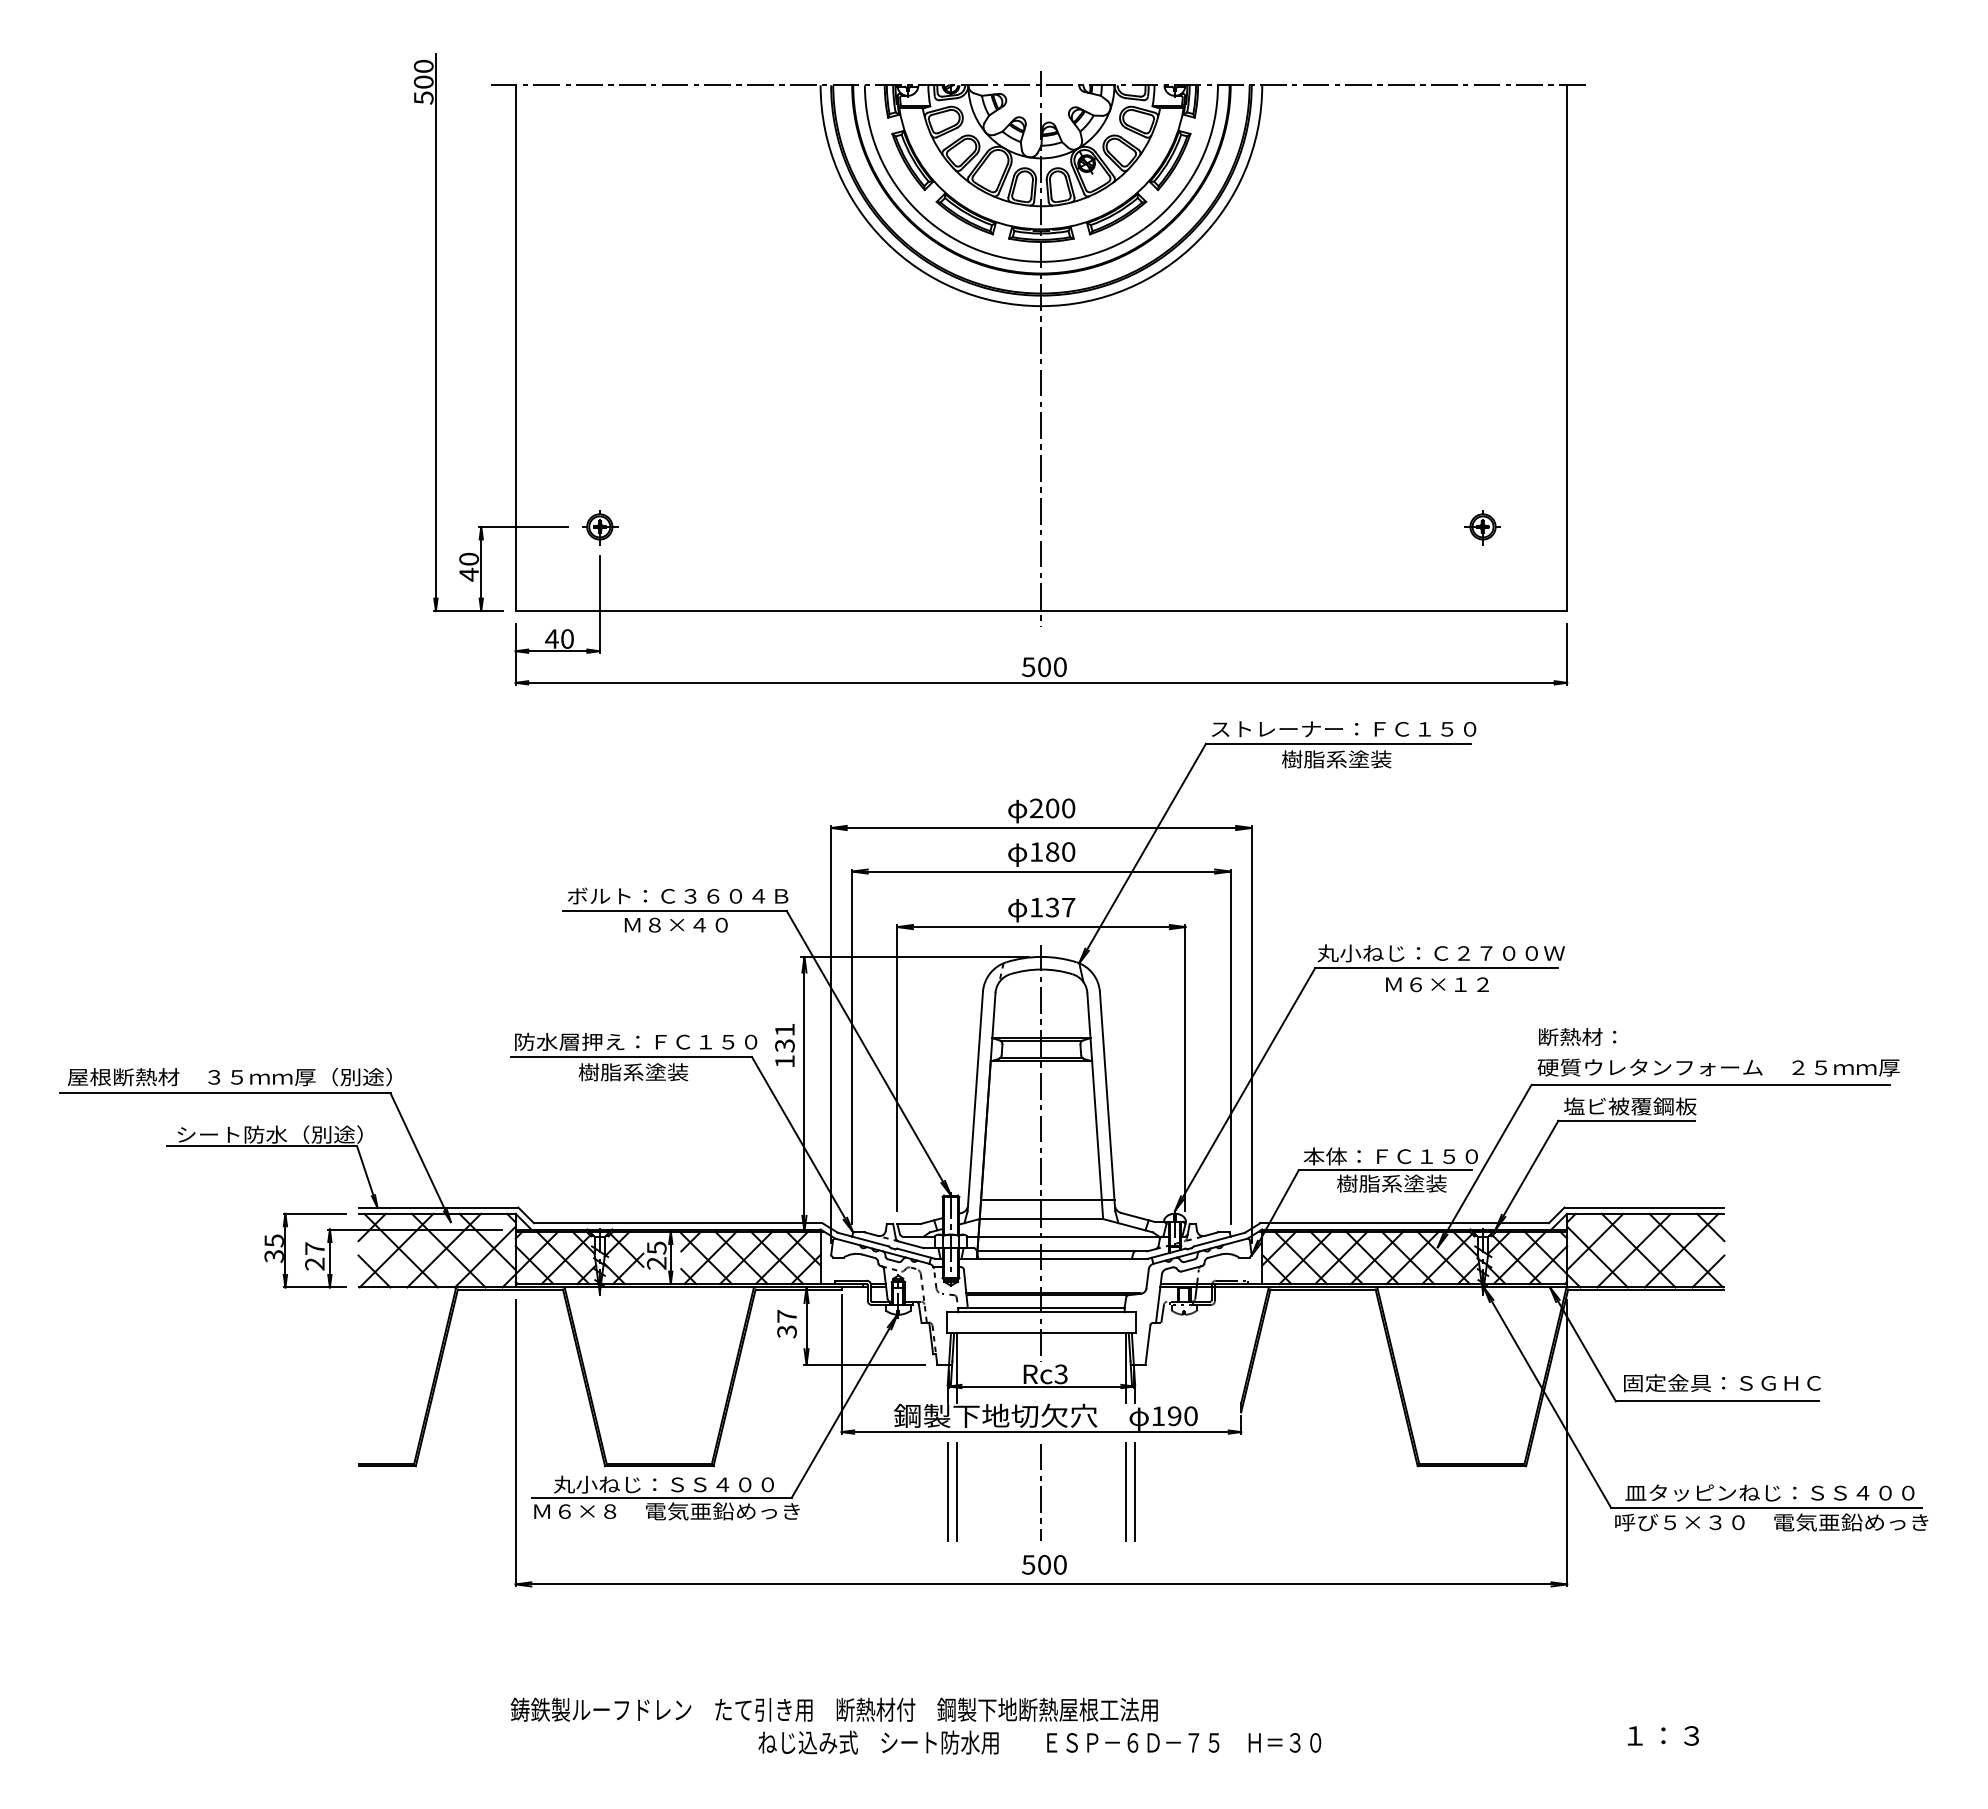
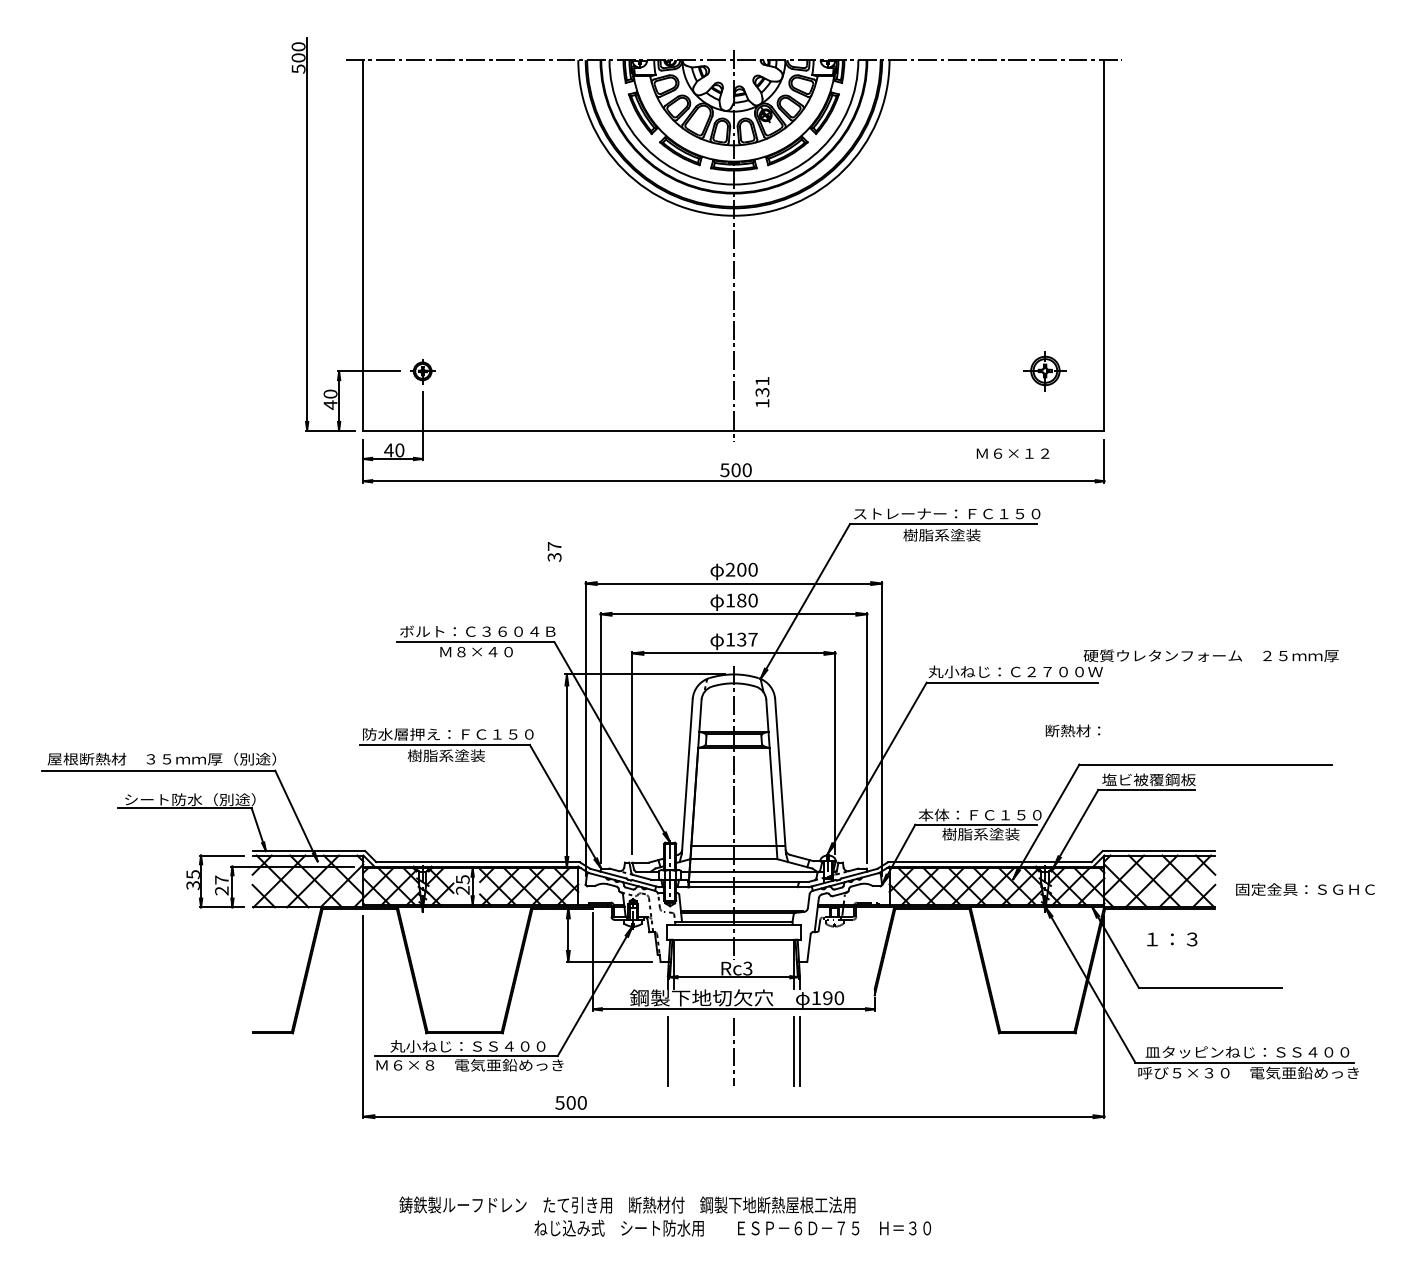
part: (1482, 527) -> (1044, 371), size x1.6
text: (1437, 984) -> (1013, 453), moved
text: (1577, 1036) -> (1072, 730), moved
text: (784, 1045) -> (762, 392), moved
text: (1718, 1067) -> (1211, 655), moved
text: (786, 1324) -> (554, 552), moved
text: (1722, 1383) -> (1305, 889), moved
line: (956, 1491) -> (674, 1051), removed
text: (1044, 1564) -> (571, 1102), moved
text: (833, 1709) -> (626, 1204), moved
text: (1663, 1735) -> (1172, 939), moved

